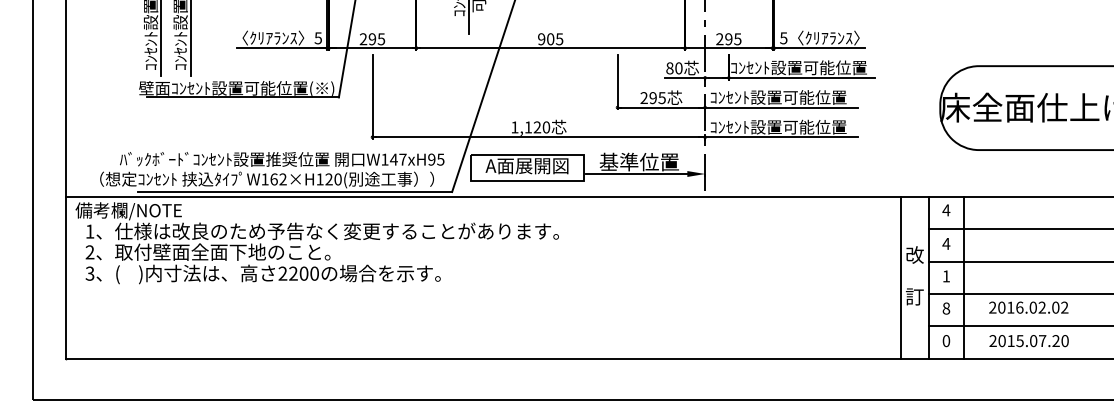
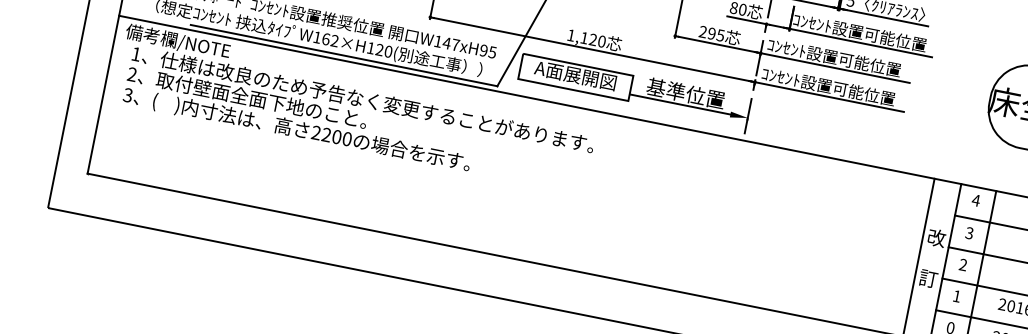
text: (946, 243) -> (969, 232), 4 -> 3
text: (946, 276) -> (963, 265), 1 -> 2
text: (946, 308) -> (957, 296), 8 -> 1

